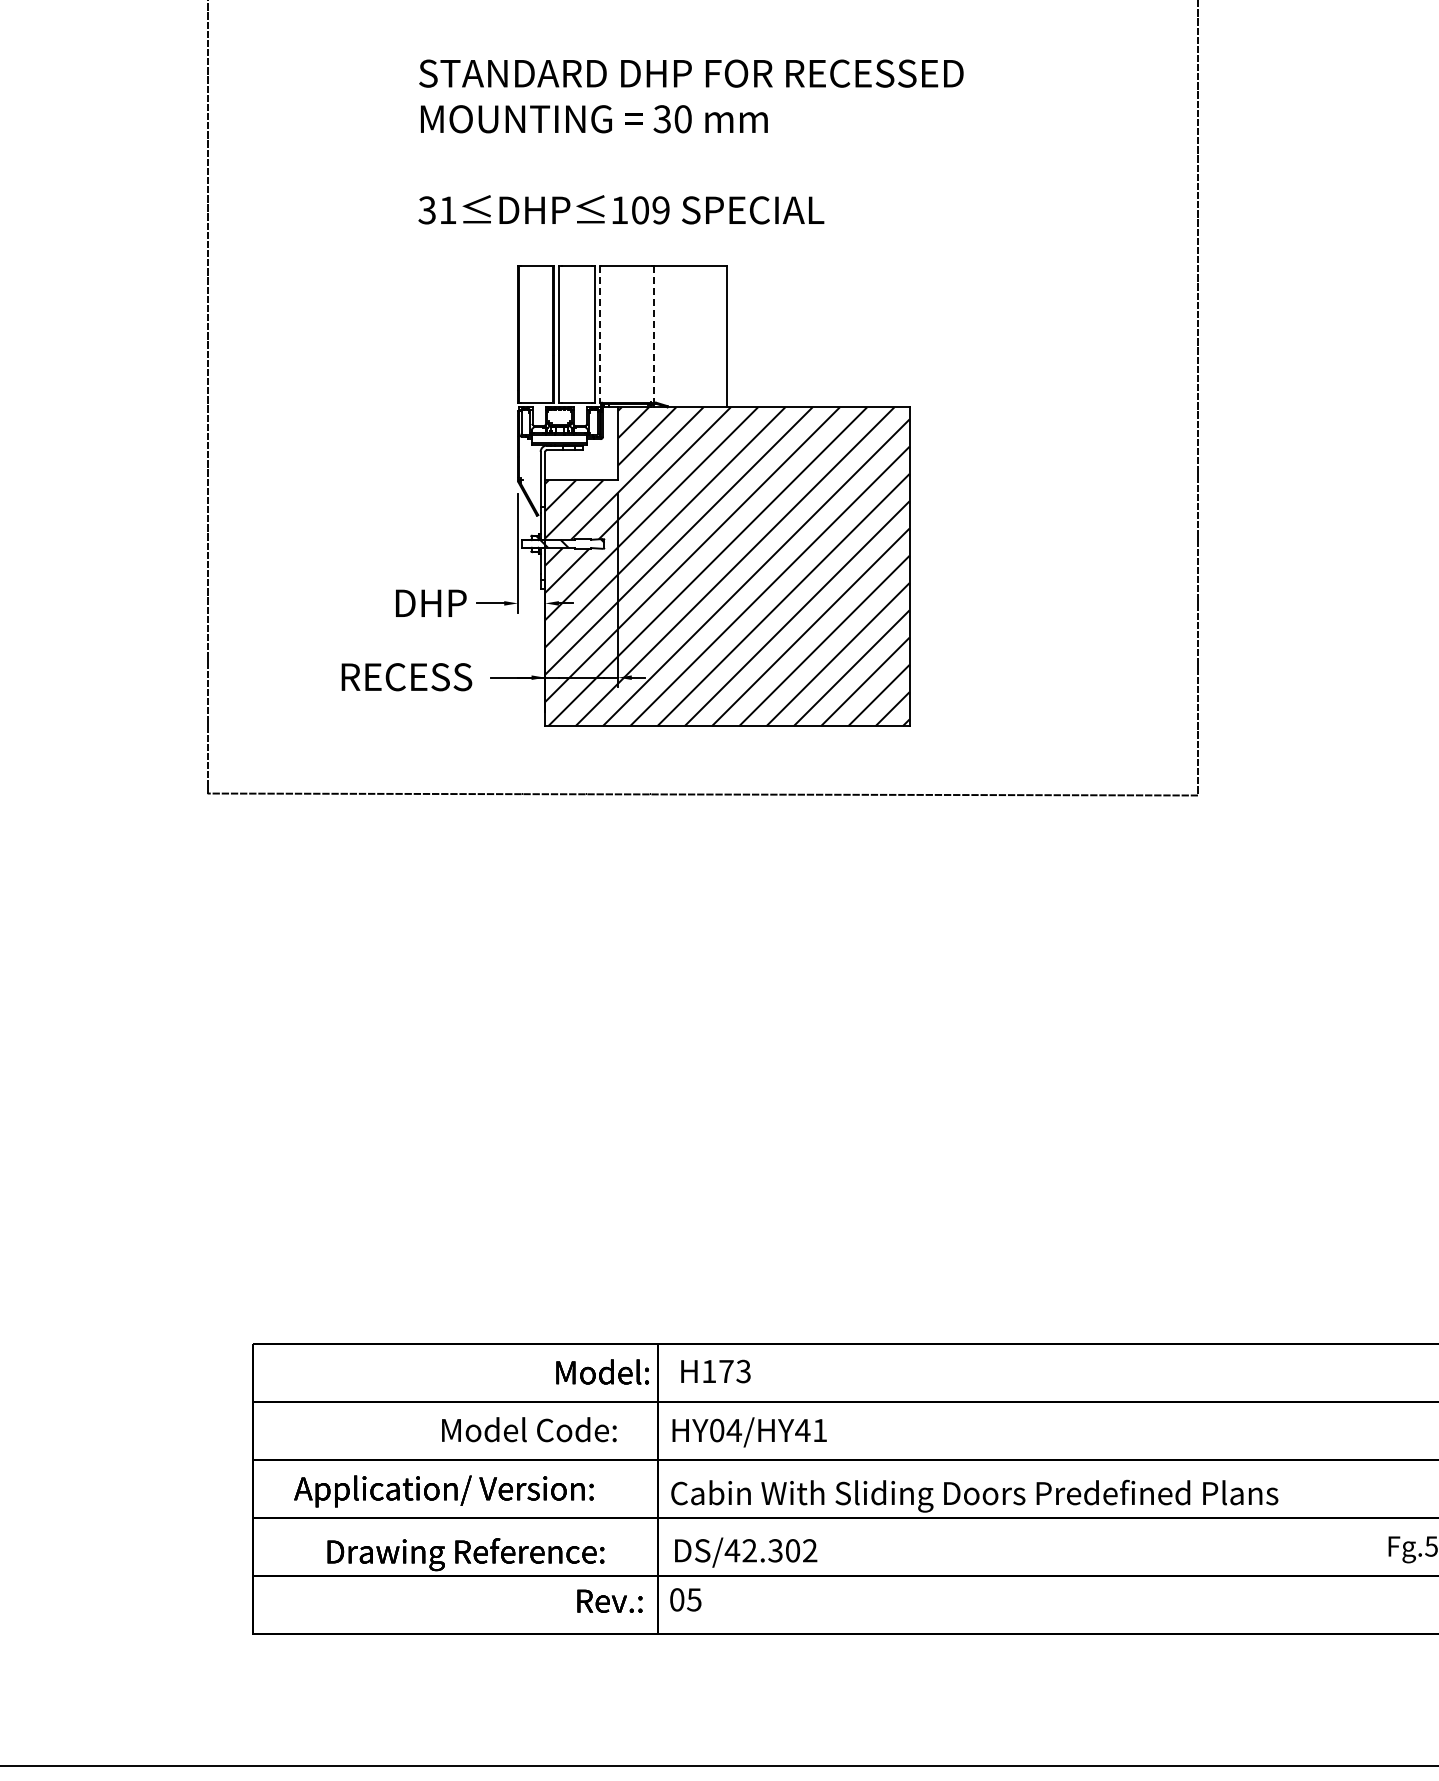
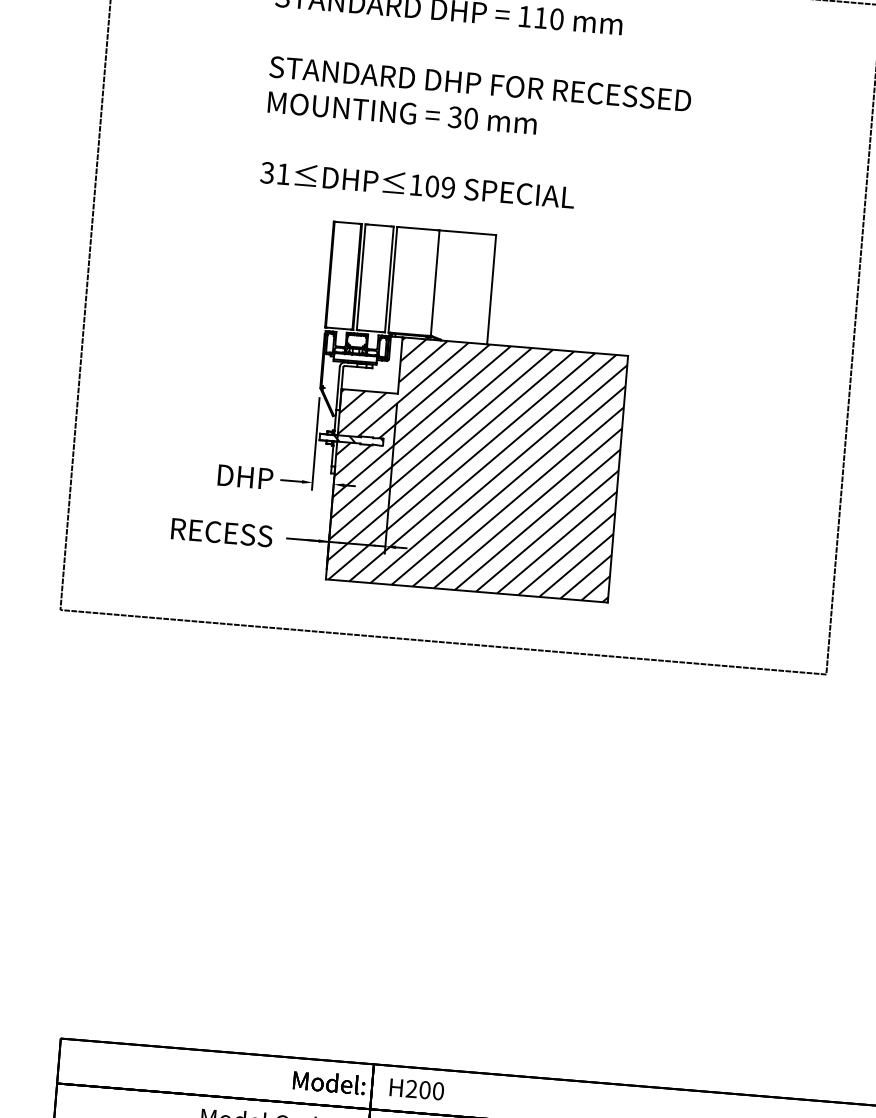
line: (599, 334) -> (392, 279), dashed -> solid
line: (654, 334) -> (435, 283), dashed -> solid
text: (726, 1371) -> (425, 1090), H173 -> H200

